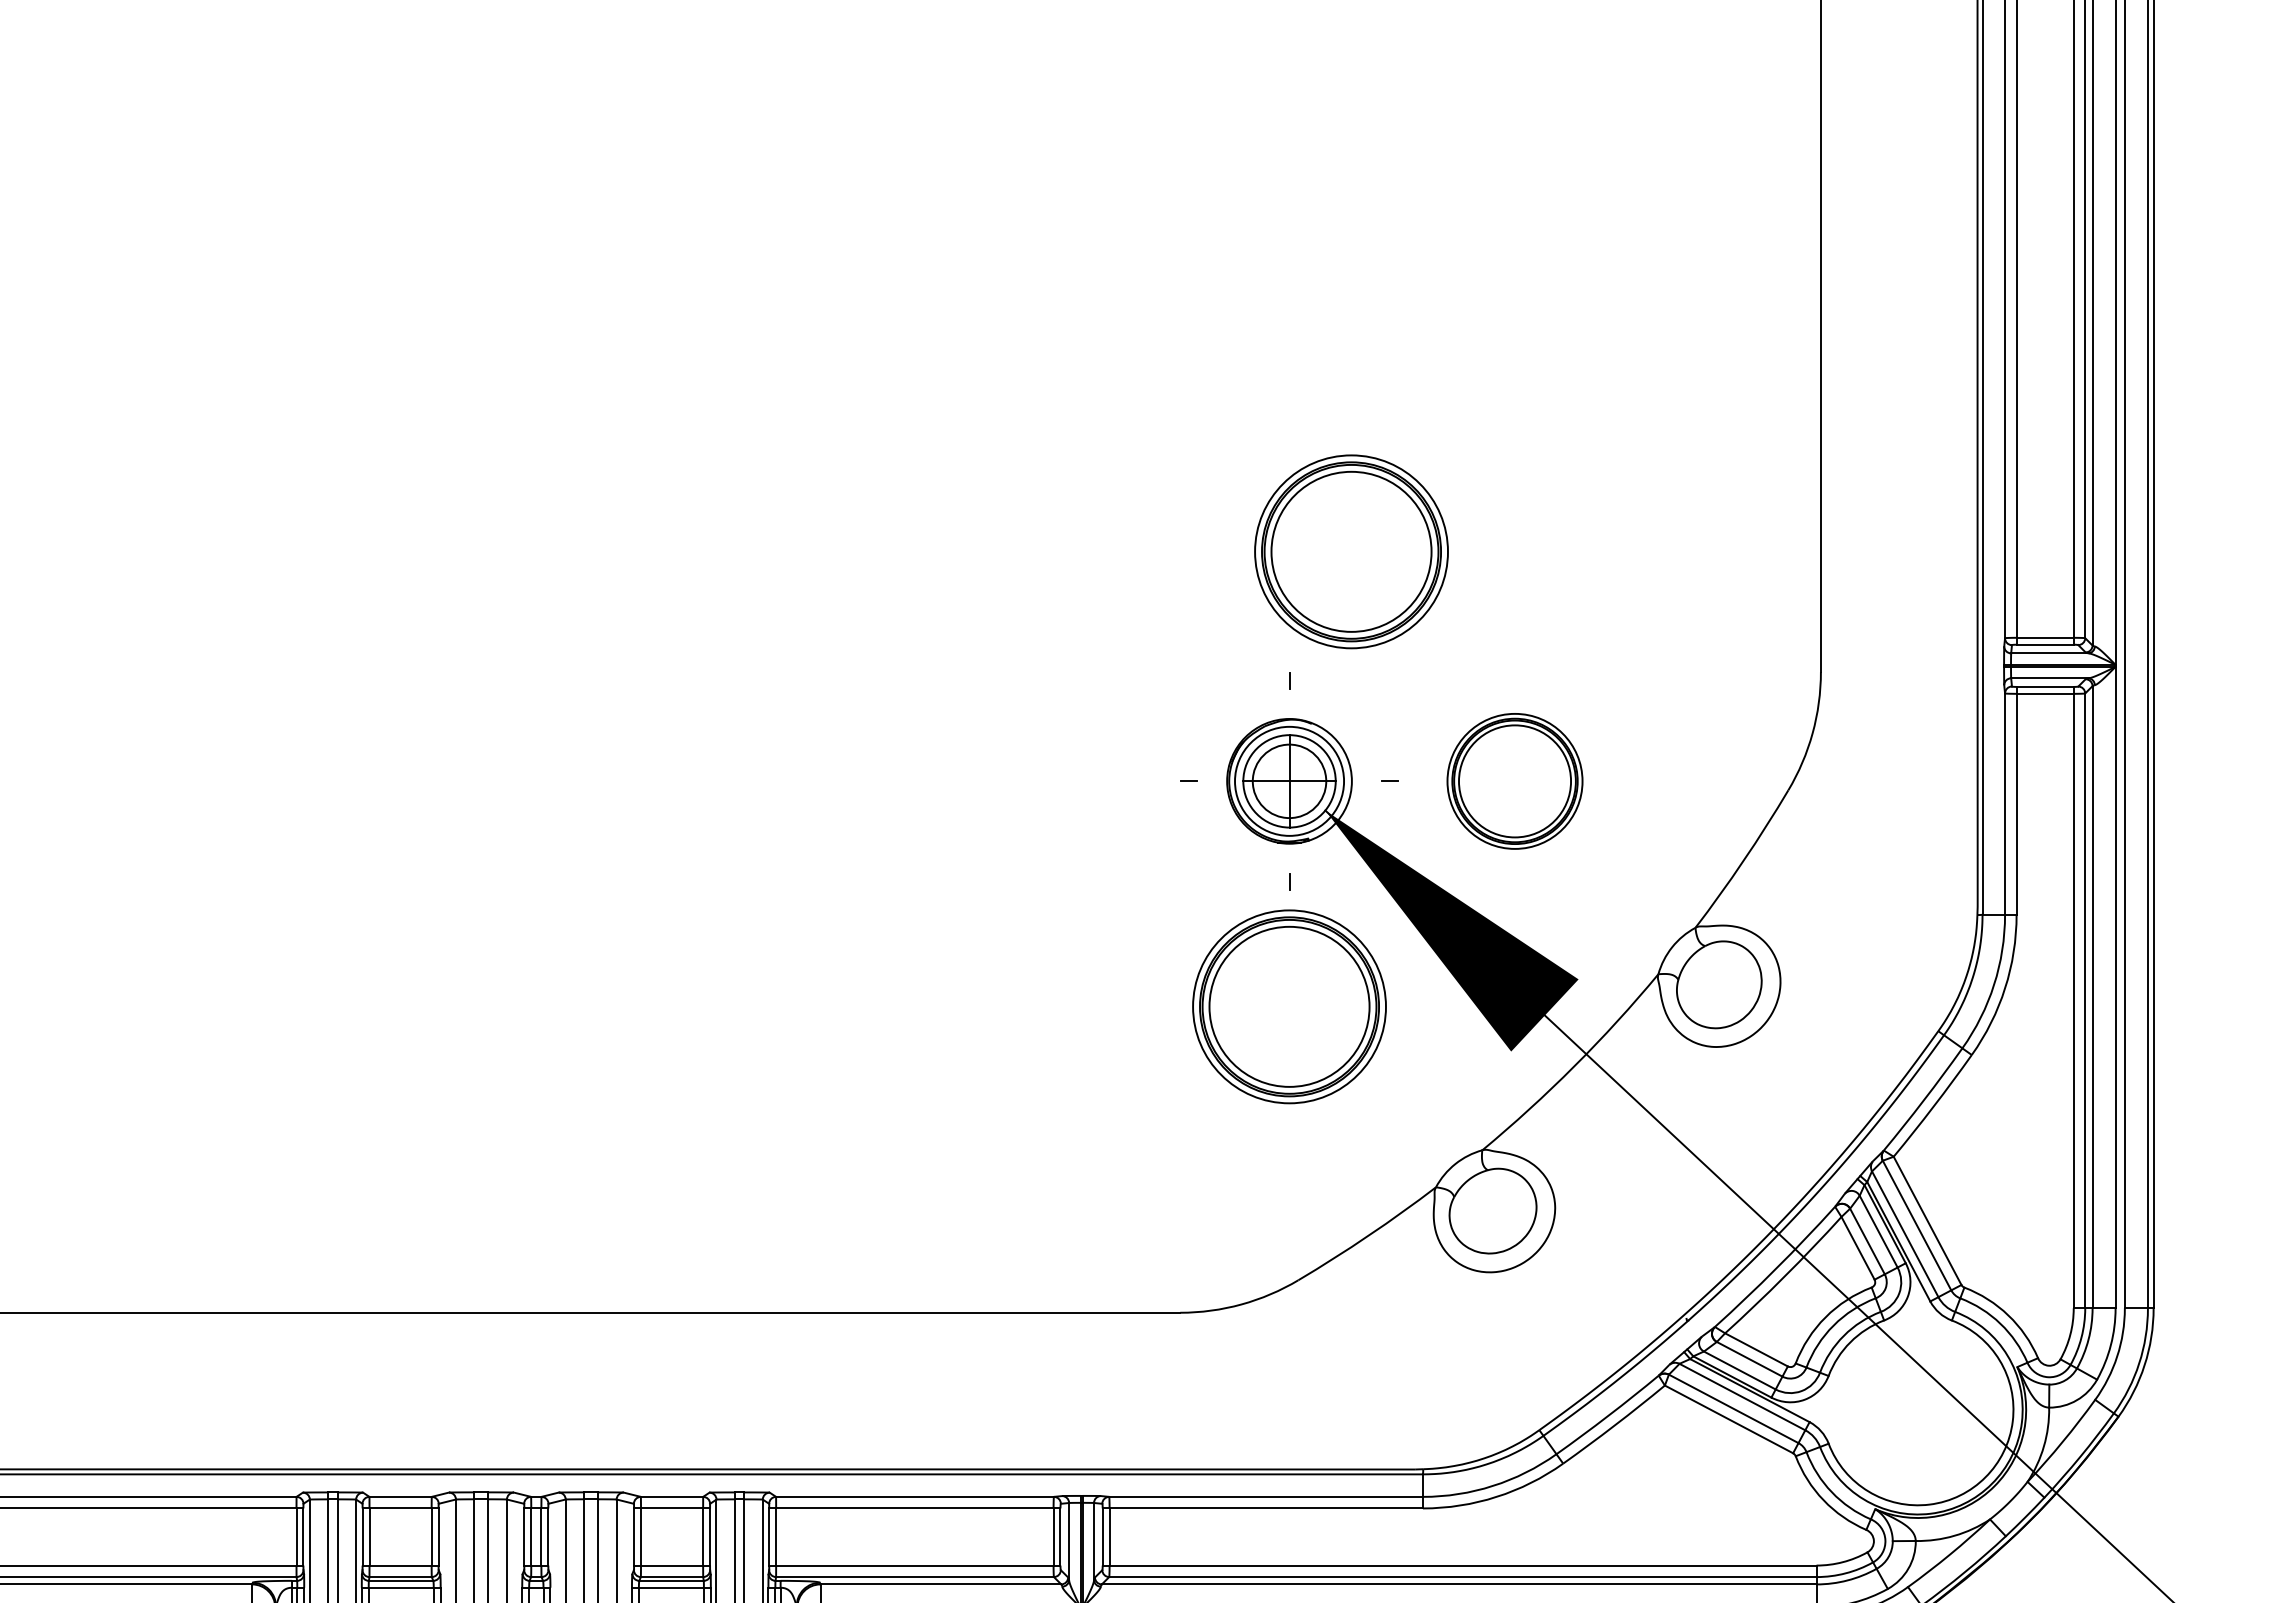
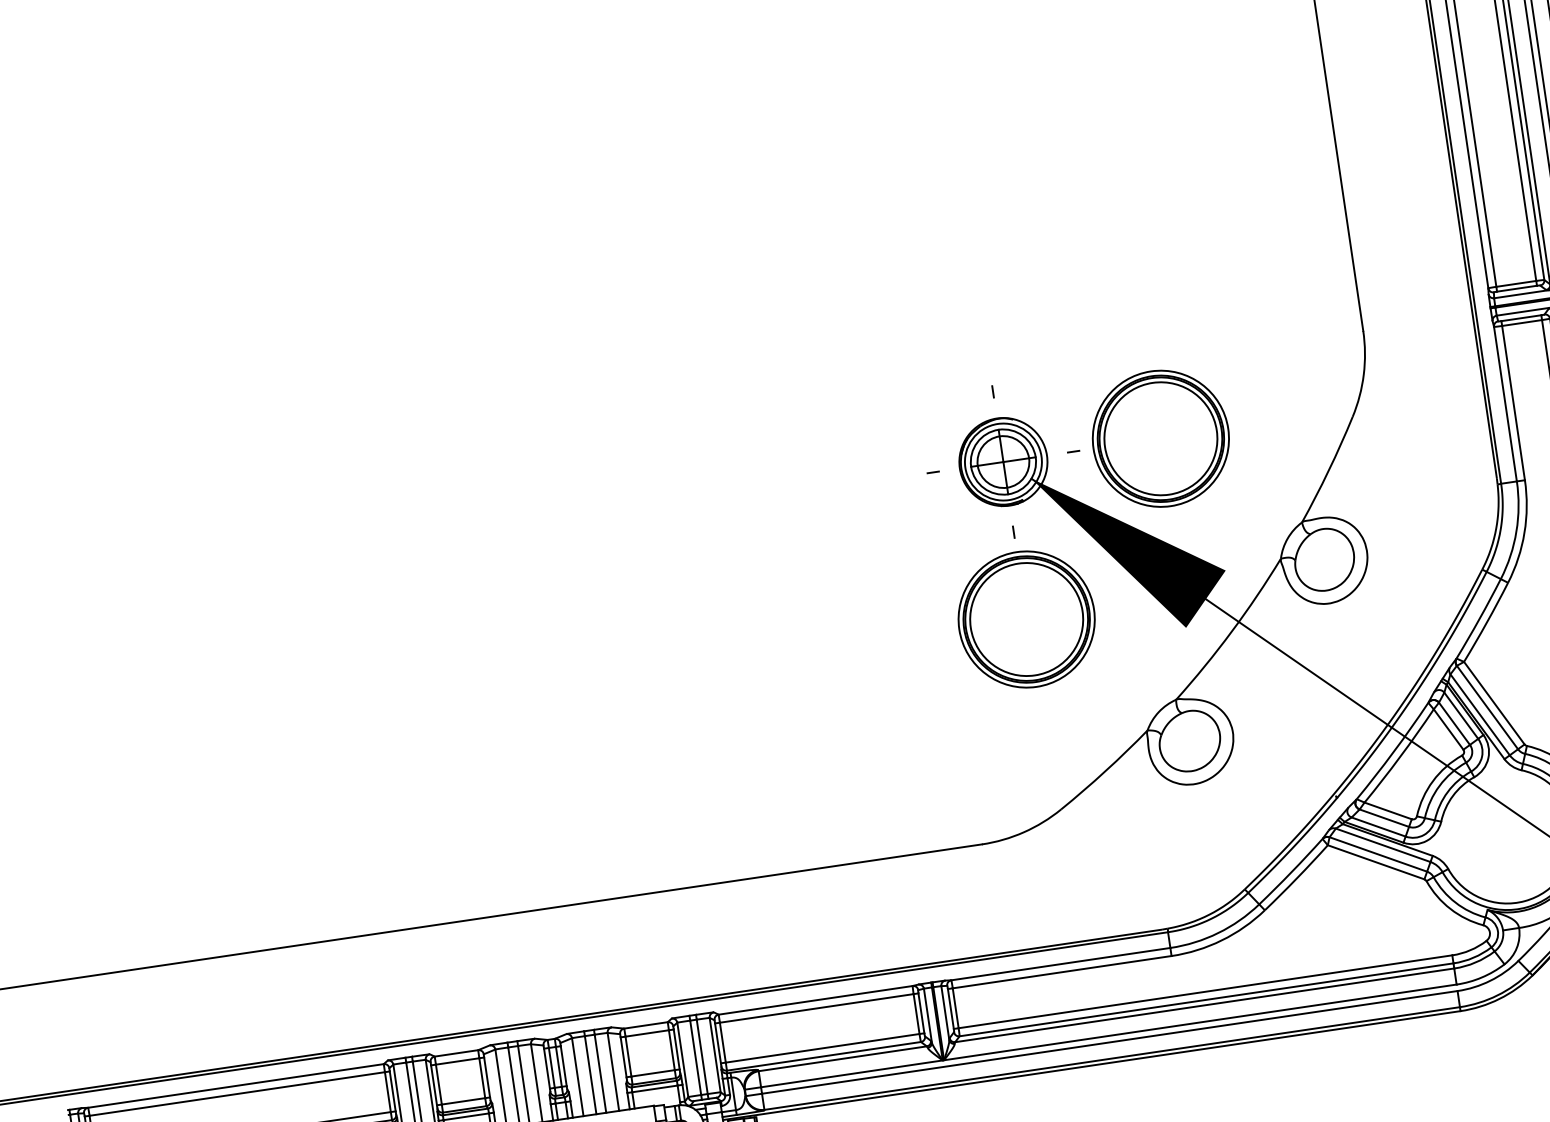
part: (1351, 551) -> (1023, 295), removed
part: (1514, 781) -> (1160, 438), size x1.43

